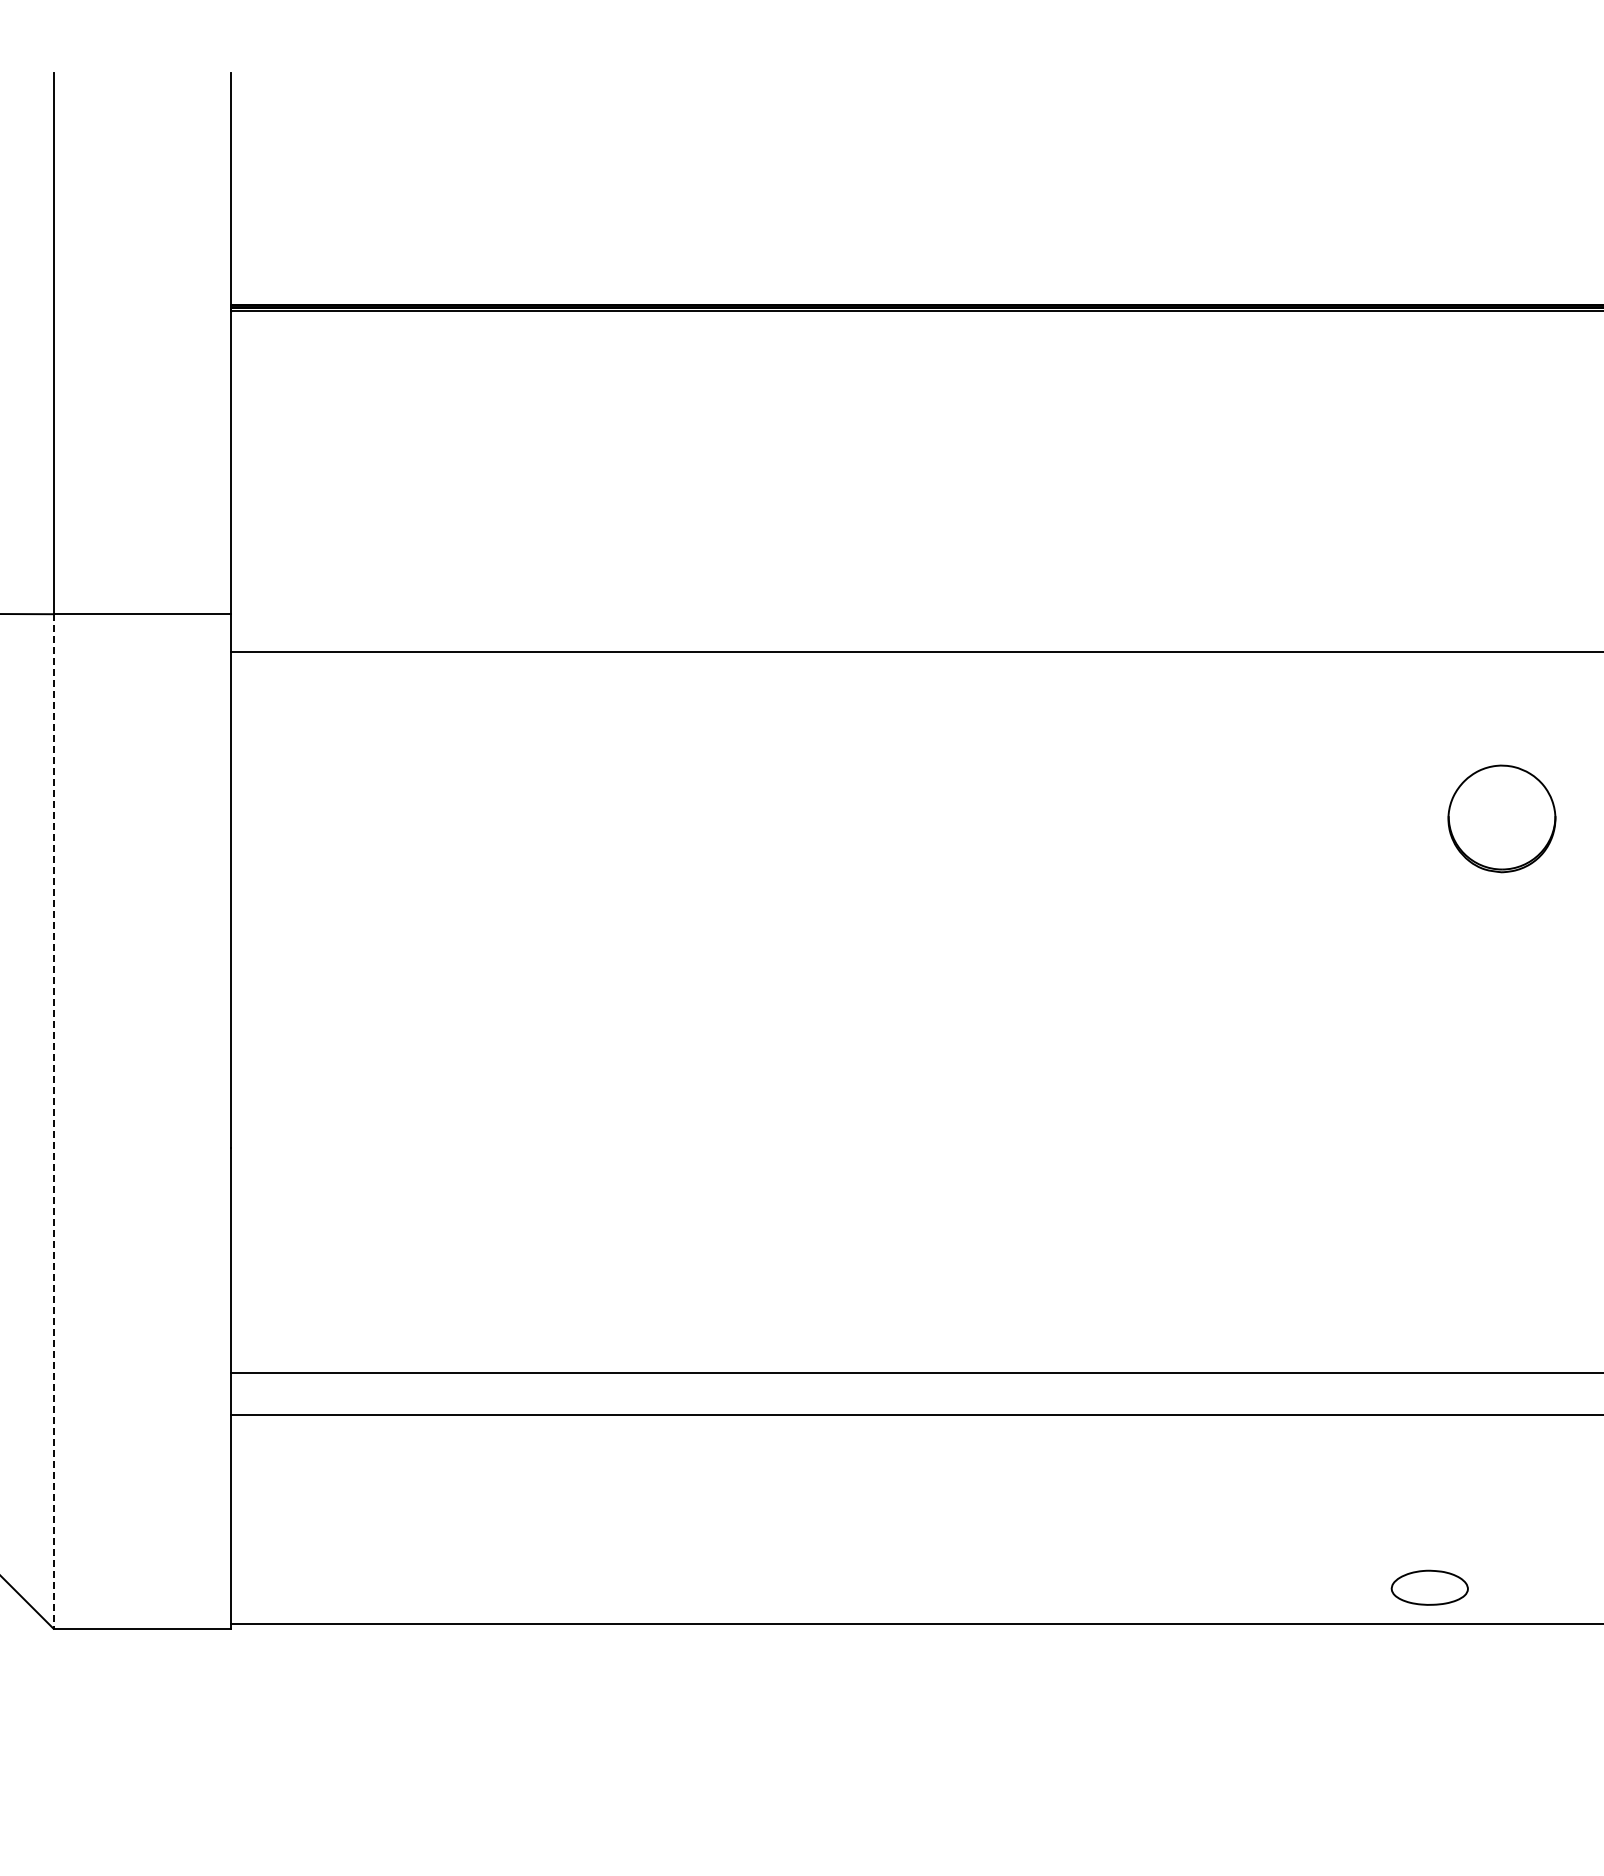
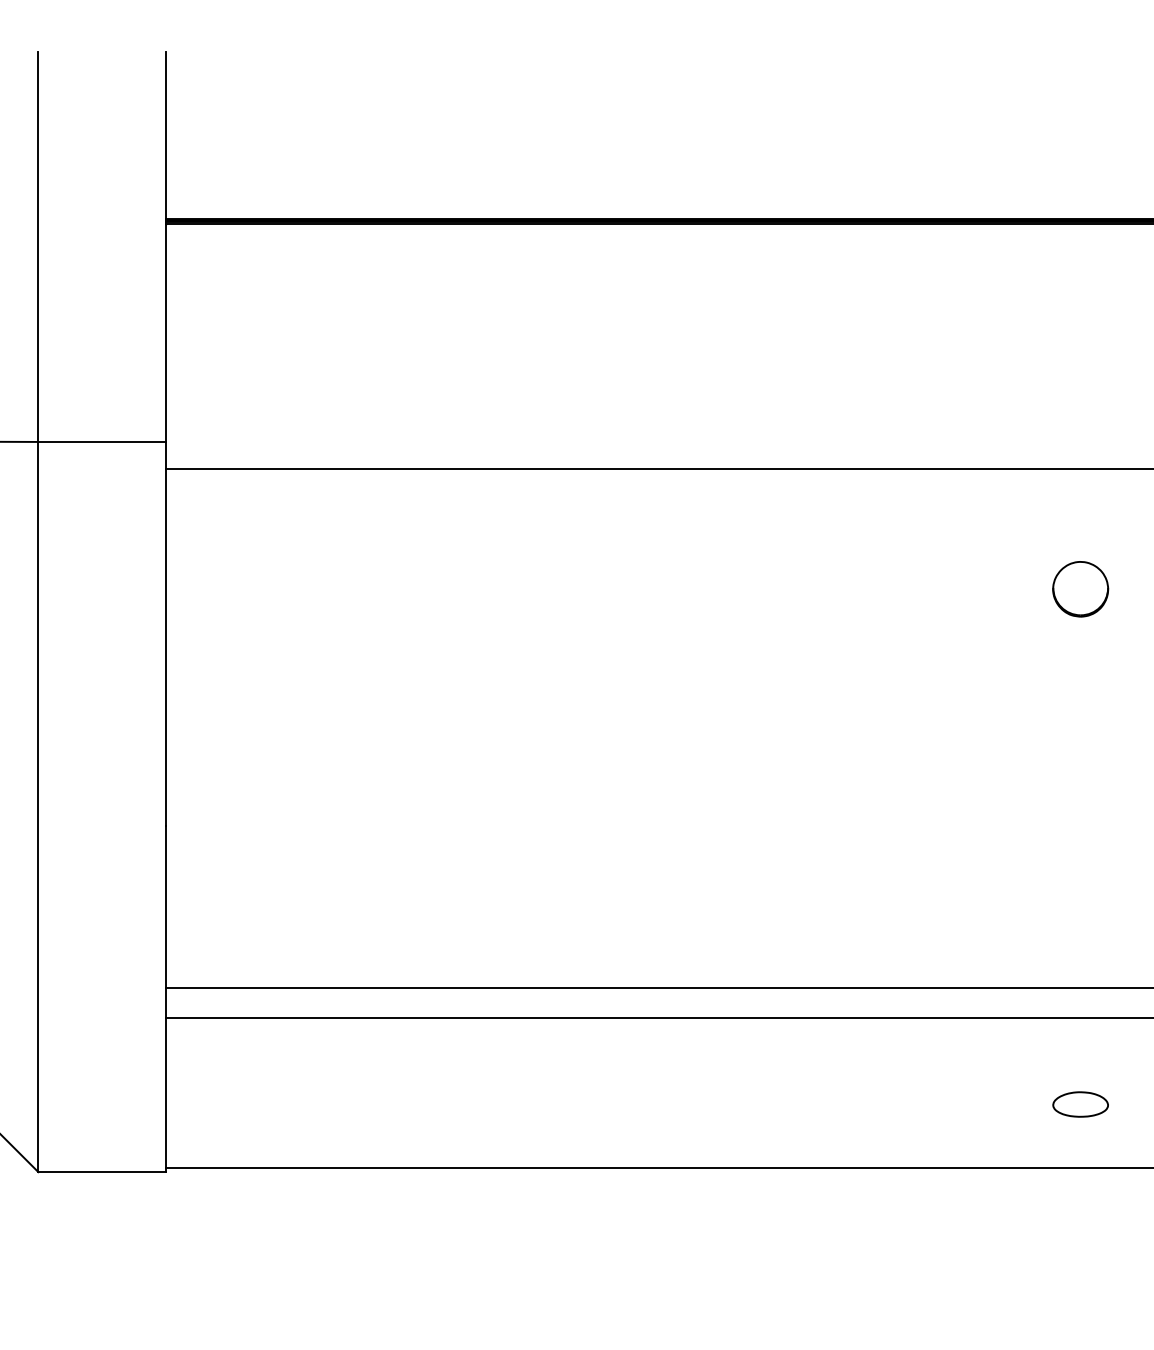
part: (1501, 818) -> (1080, 588), size x0.71
line: (53, 1121) -> (38, 807), dashed -> solid
part: (1429, 1587) -> (1080, 1104), moved

